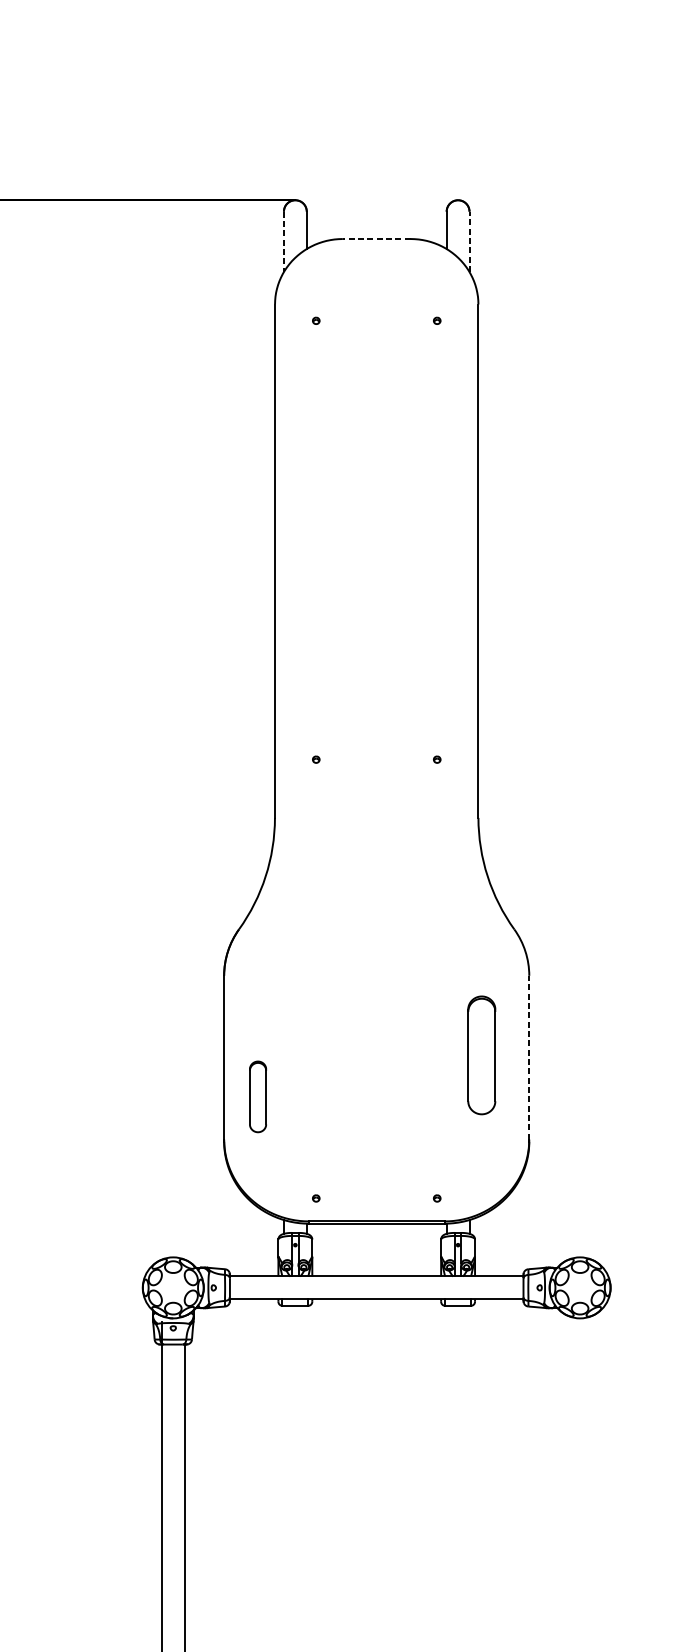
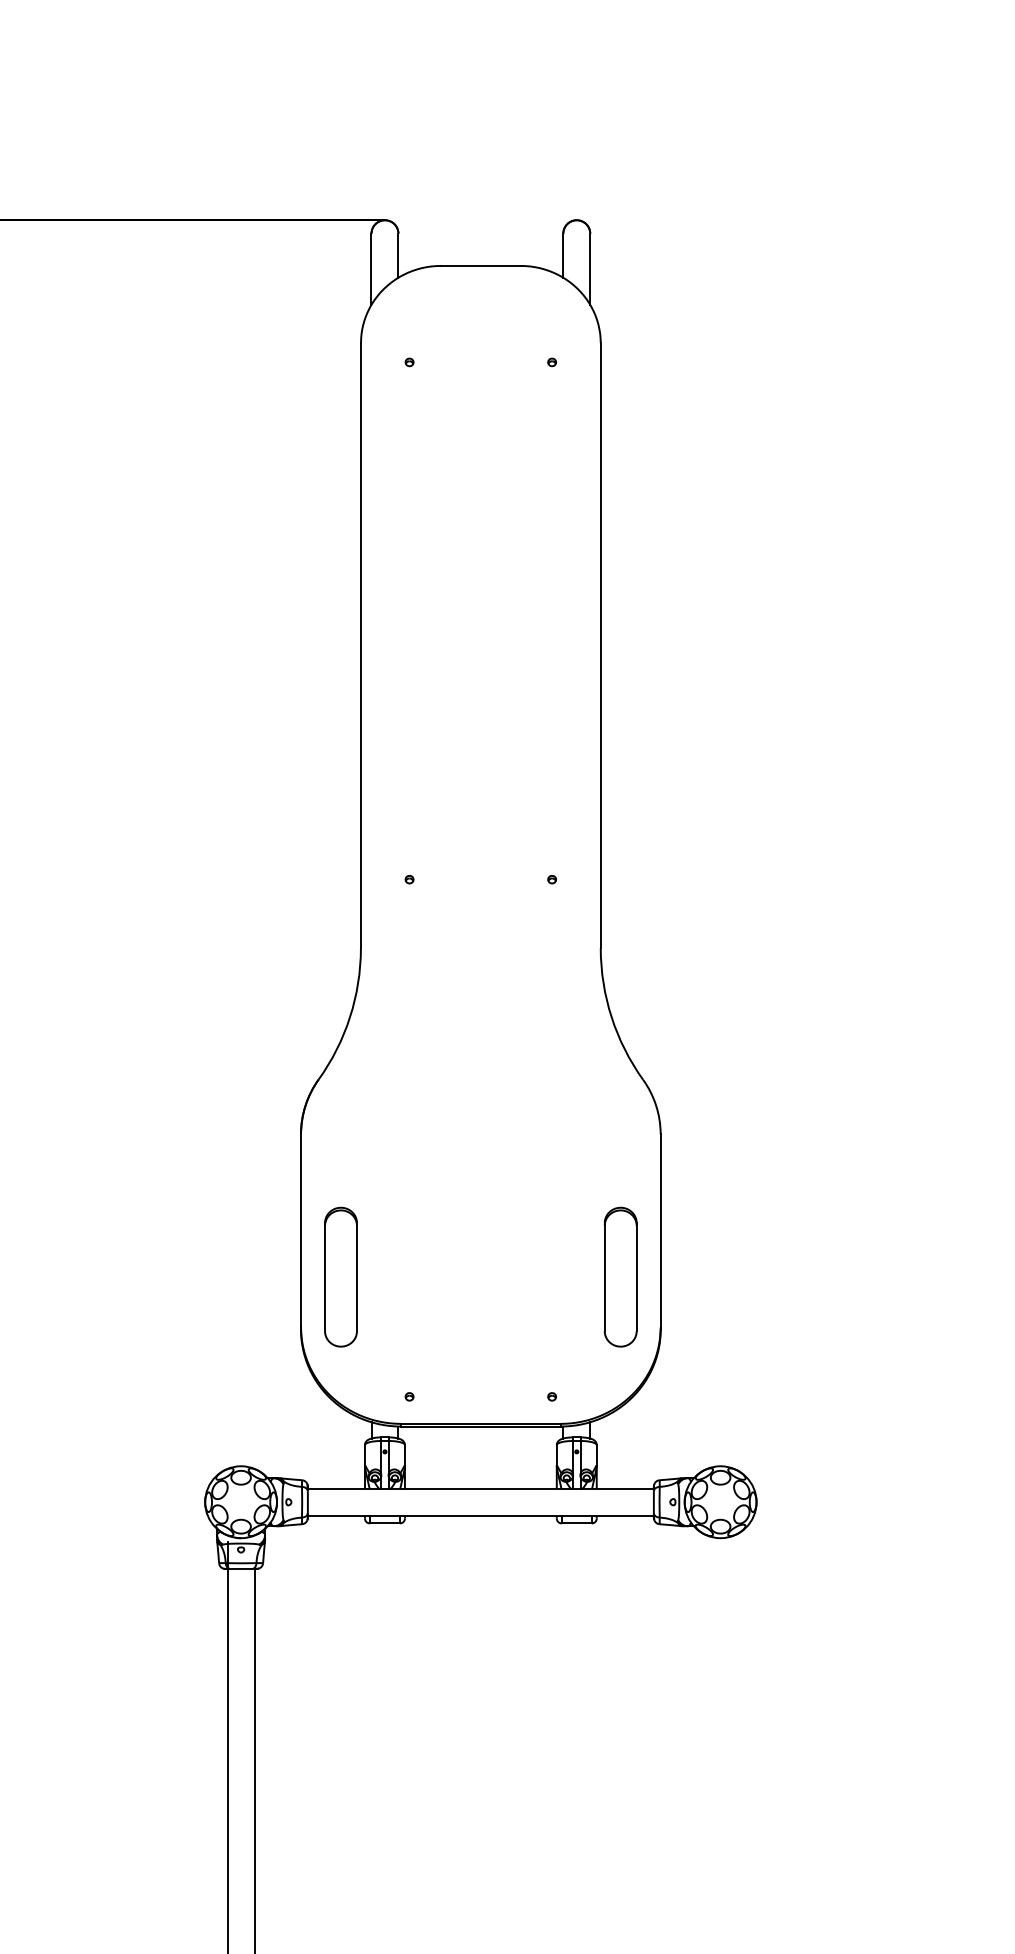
line: (376, 238) -> (480, 265), dashed -> solid
line: (283, 242) -> (371, 269), dashed -> solid
line: (469, 242) -> (590, 269), dashed -> solid
part: (481, 1054) -> (620, 1276), moved
line: (529, 1057) -> (660, 1230), dashed -> solid
part: (257, 1096) -> (340, 1276), size x1.67

